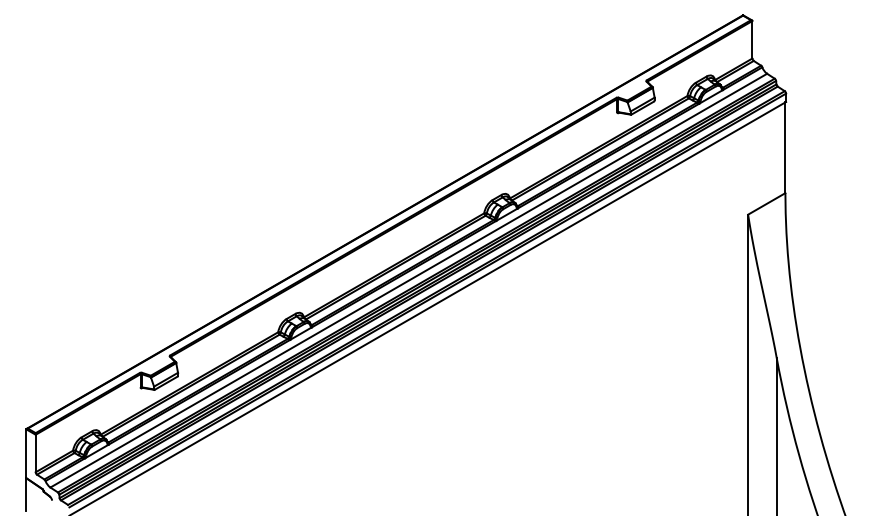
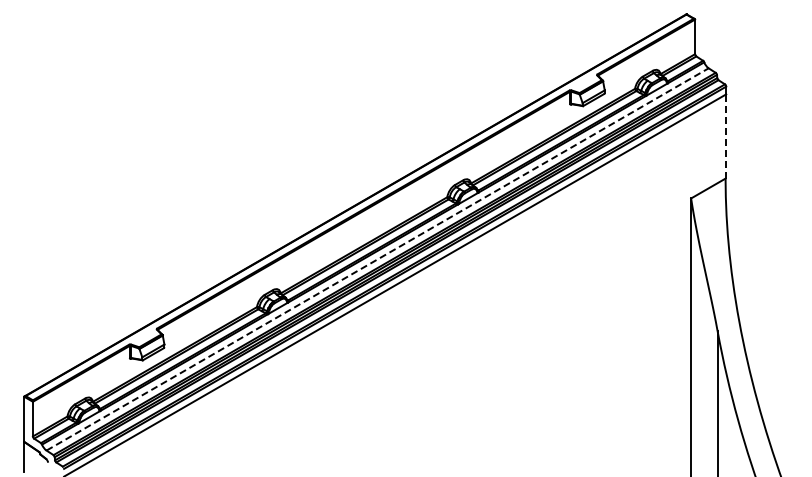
line: (785, 147) -> (725, 136), solid -> dashed
line: (409, 280) -> (378, 259), solid -> dashed

